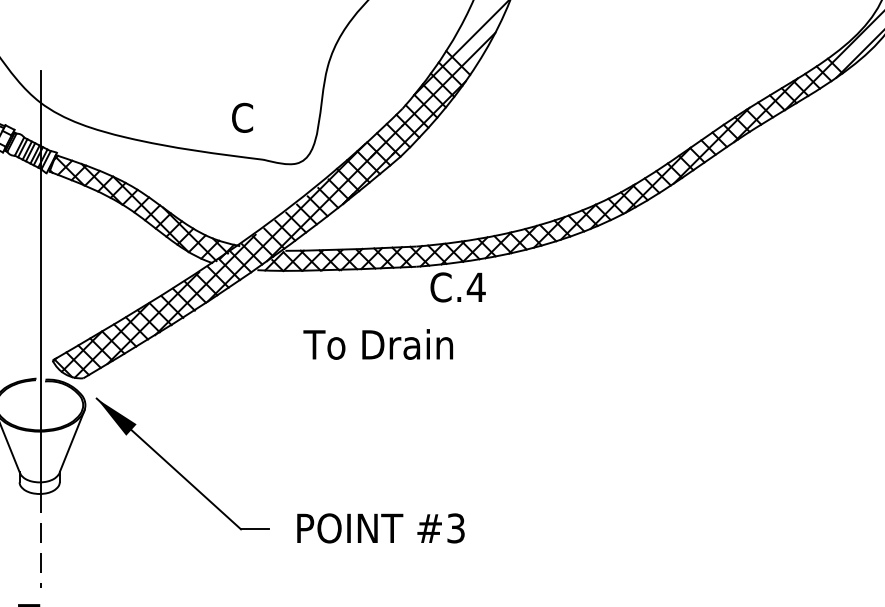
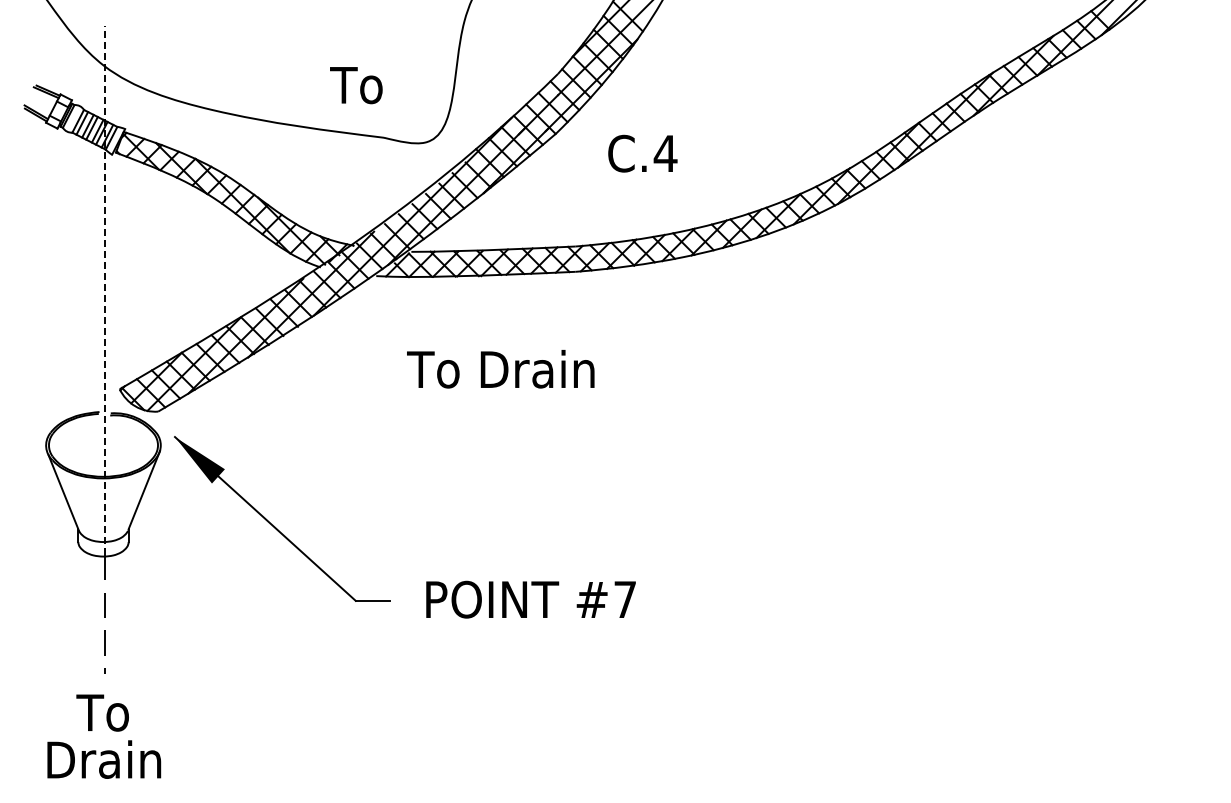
text: (241, 118) -> (356, 85), C -> To
line: (40, 281) -> (104, 290), solid -> dashed
text: (457, 287) -> (642, 153), moved
text: (378, 344) -> (500, 369), moved
text: (456, 528) -> (625, 599), #3 -> #7

